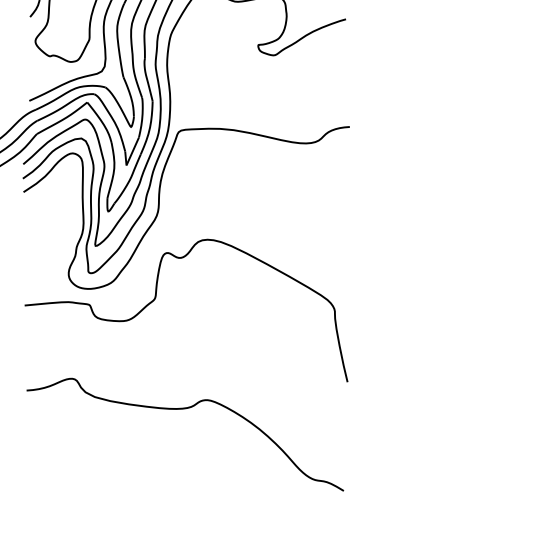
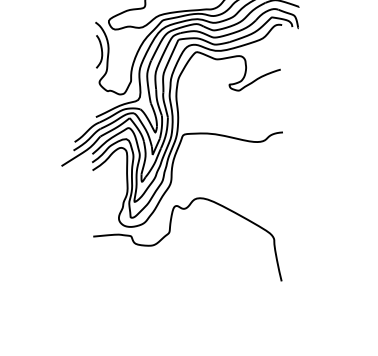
curve: (184, 409) -> (186, 297), removed

